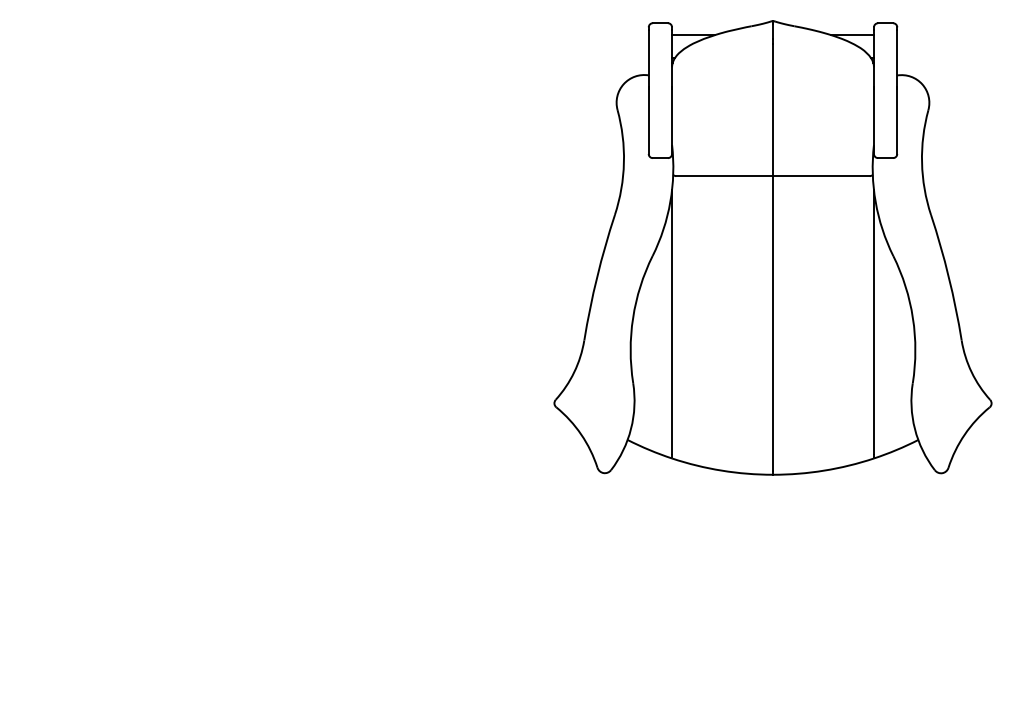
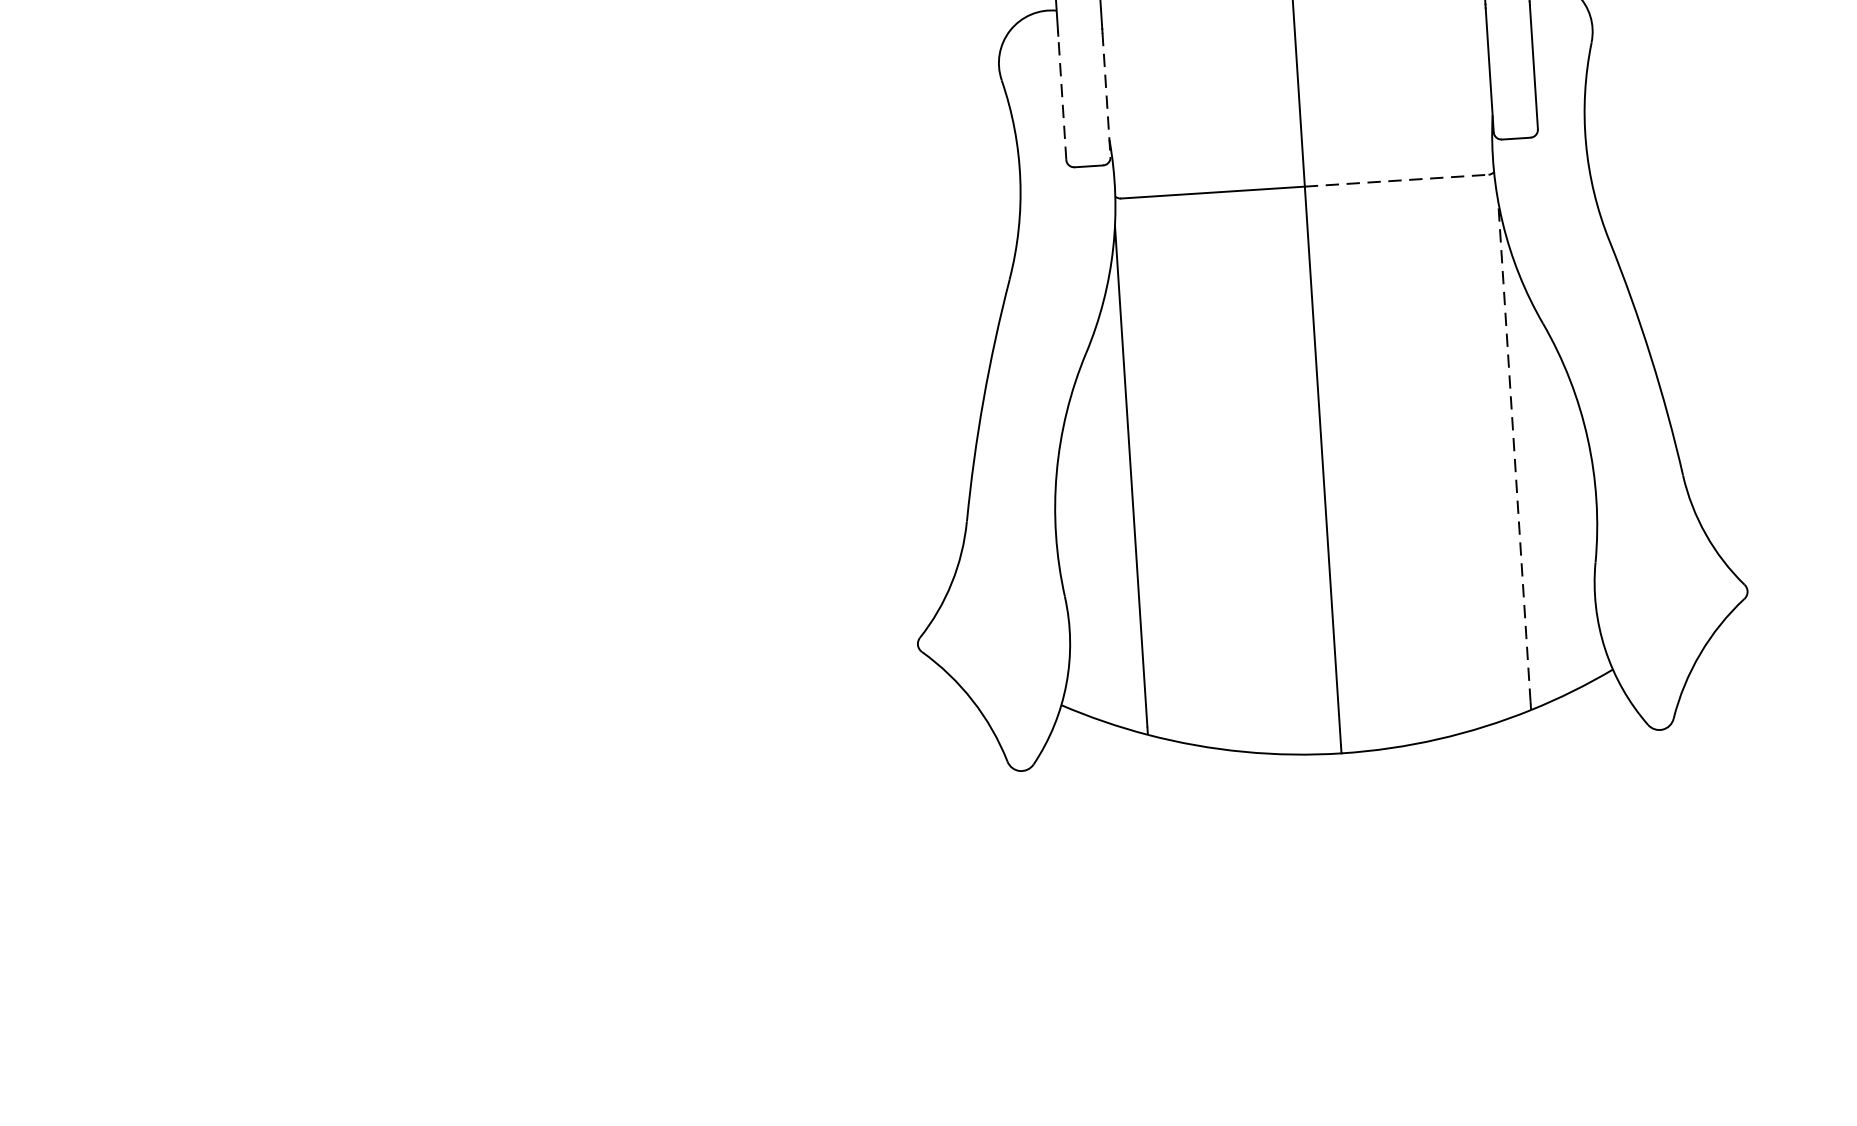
line: (648, 121) -> (1061, 98), solid -> dashed
line: (672, 121) -> (1107, 95), solid -> dashed
line: (821, 176) -> (1396, 181), solid -> dashed
line: (873, 322) -> (1513, 452), solid -> dashed

